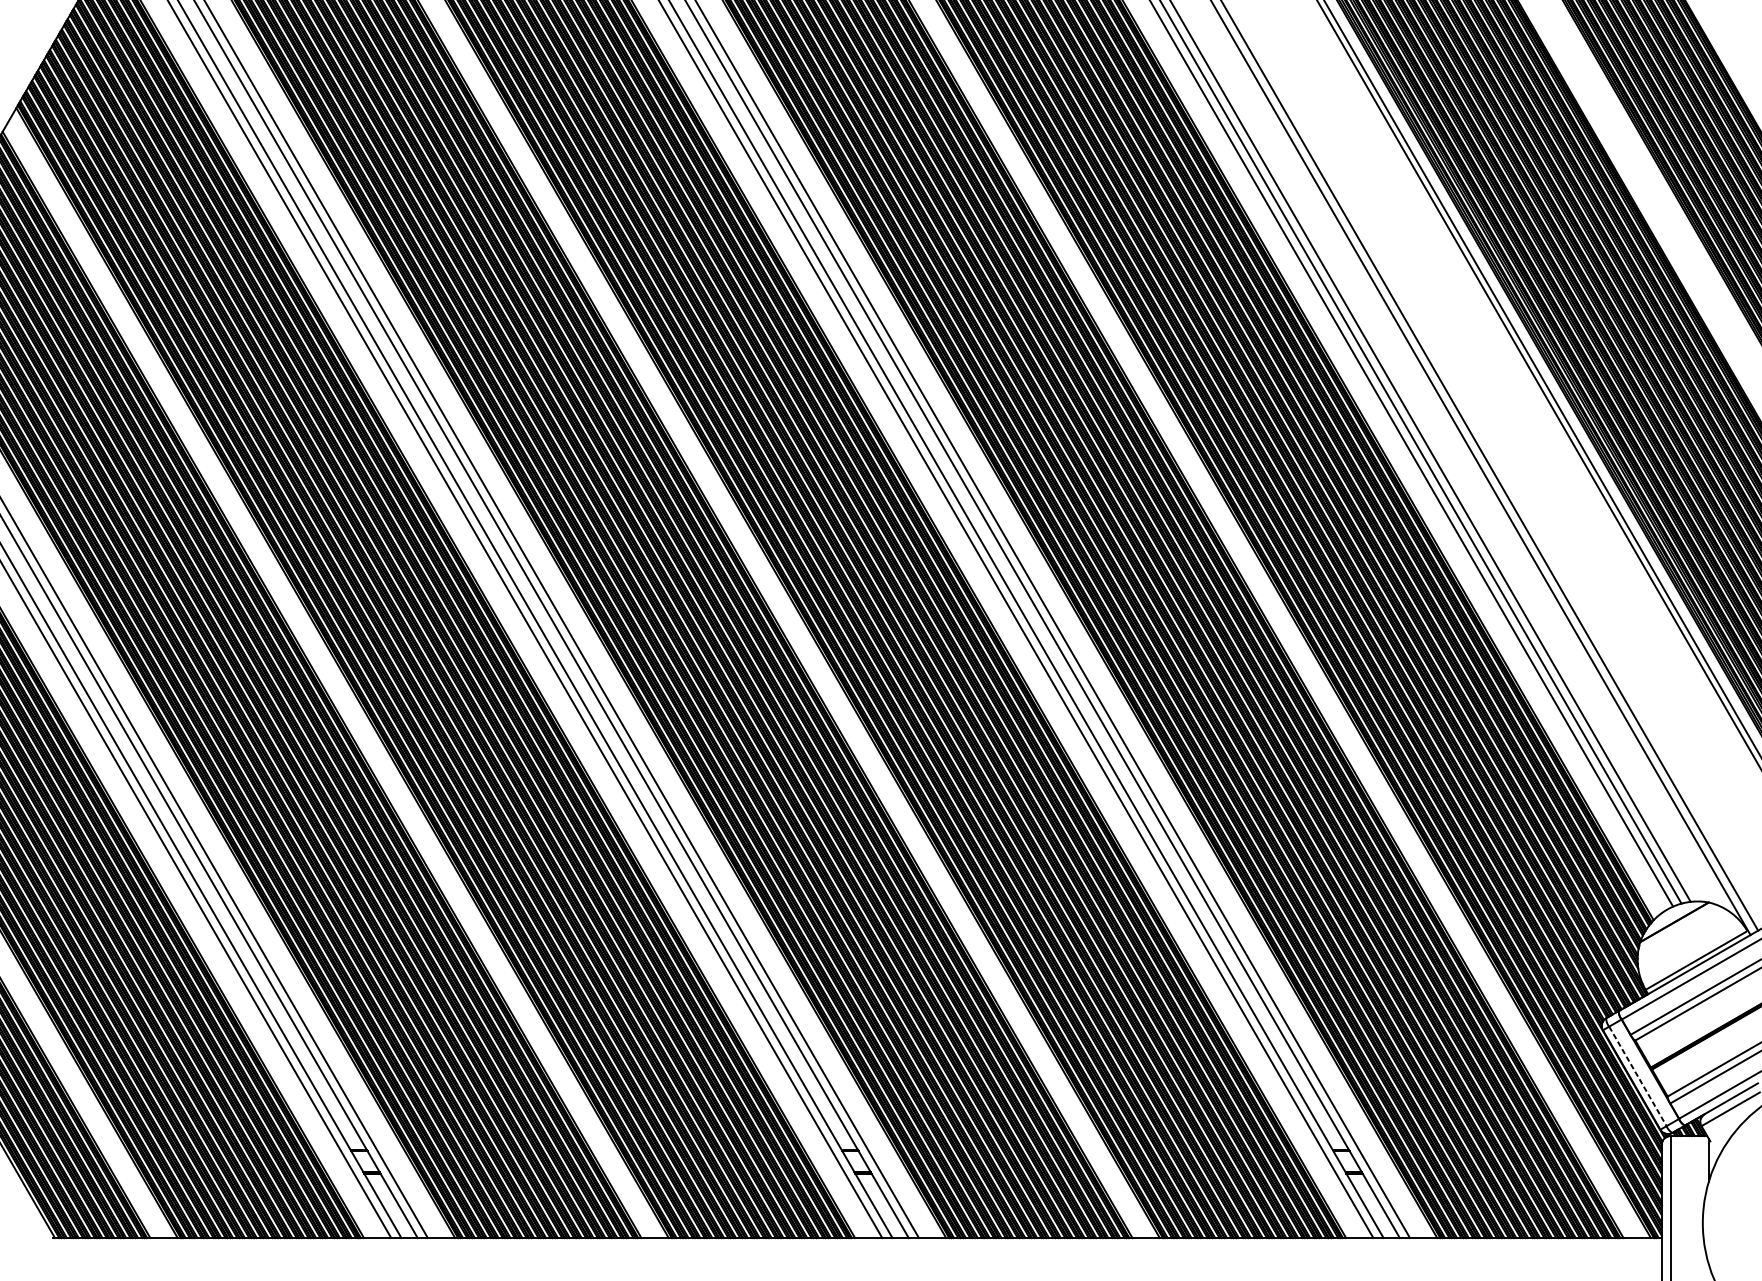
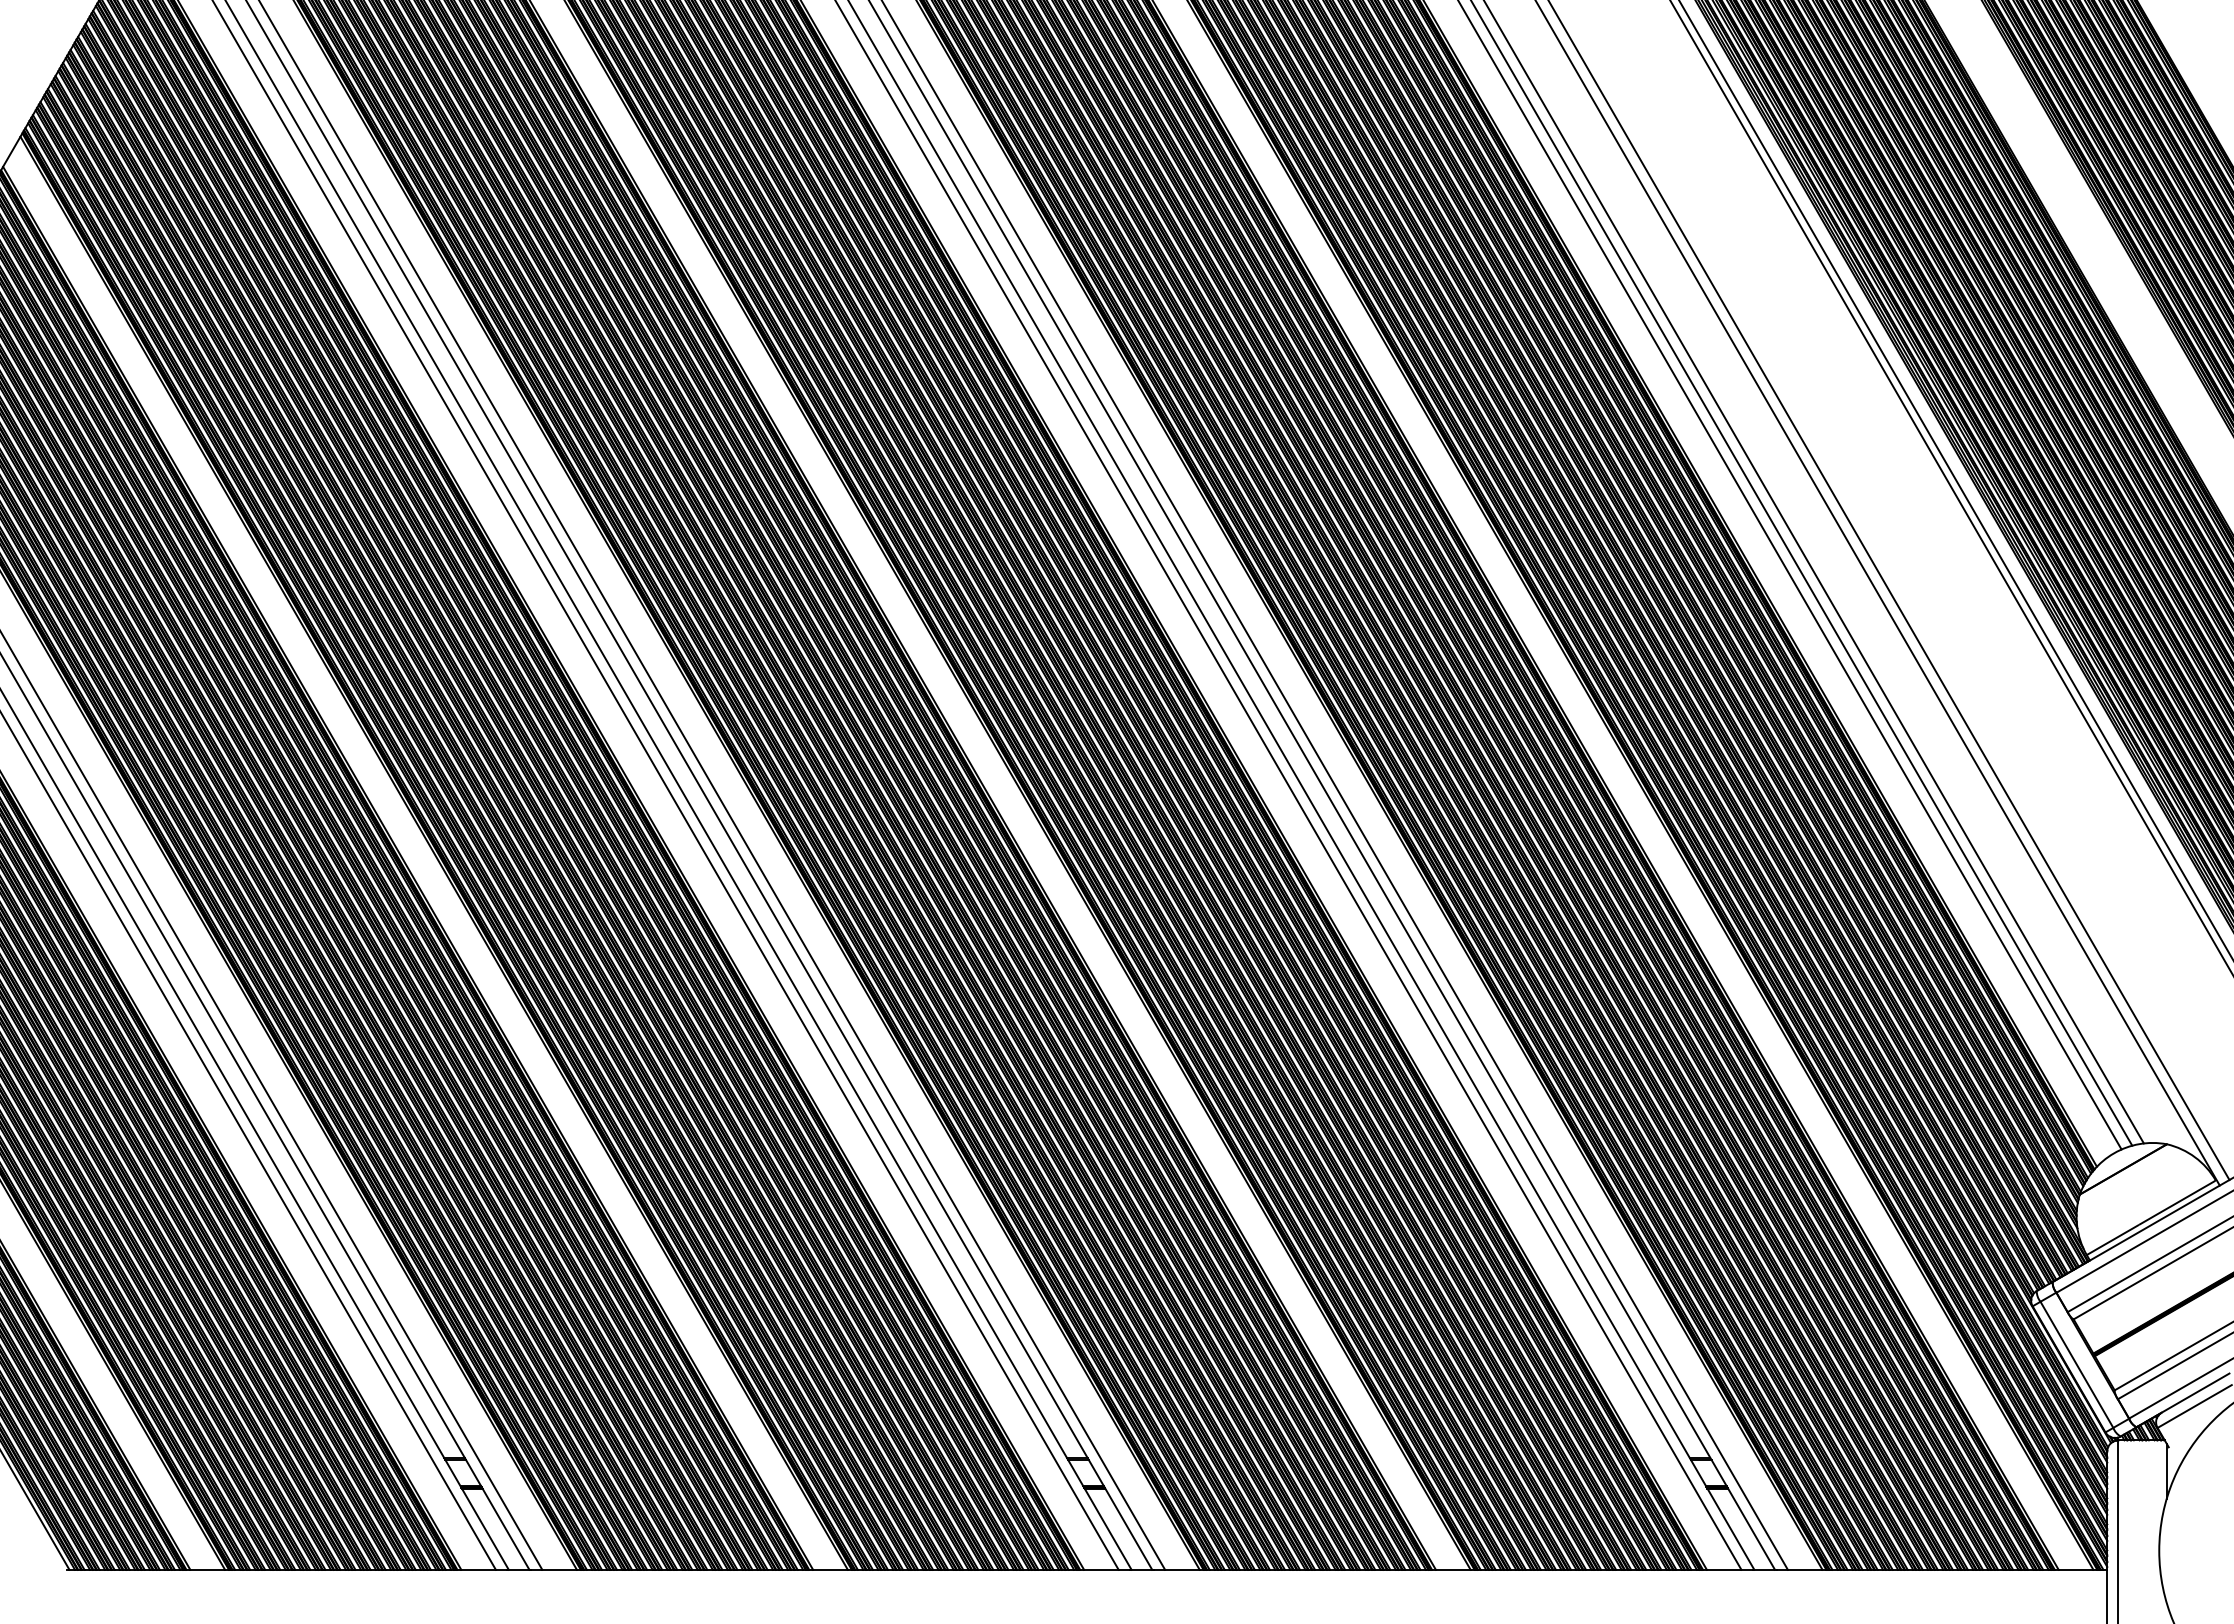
line: (1637, 1076) -> (2076, 1364), dashed -> solid

